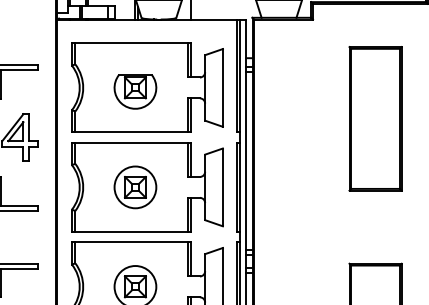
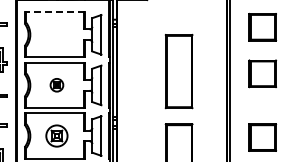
line: (130, 44) -> (54, 12), solid -> dashed
part: (134, 91) -> (56, 36), removed
part: (374, 118) -> (178, 71), moved
part: (134, 185) -> (56, 84), size x0.6

